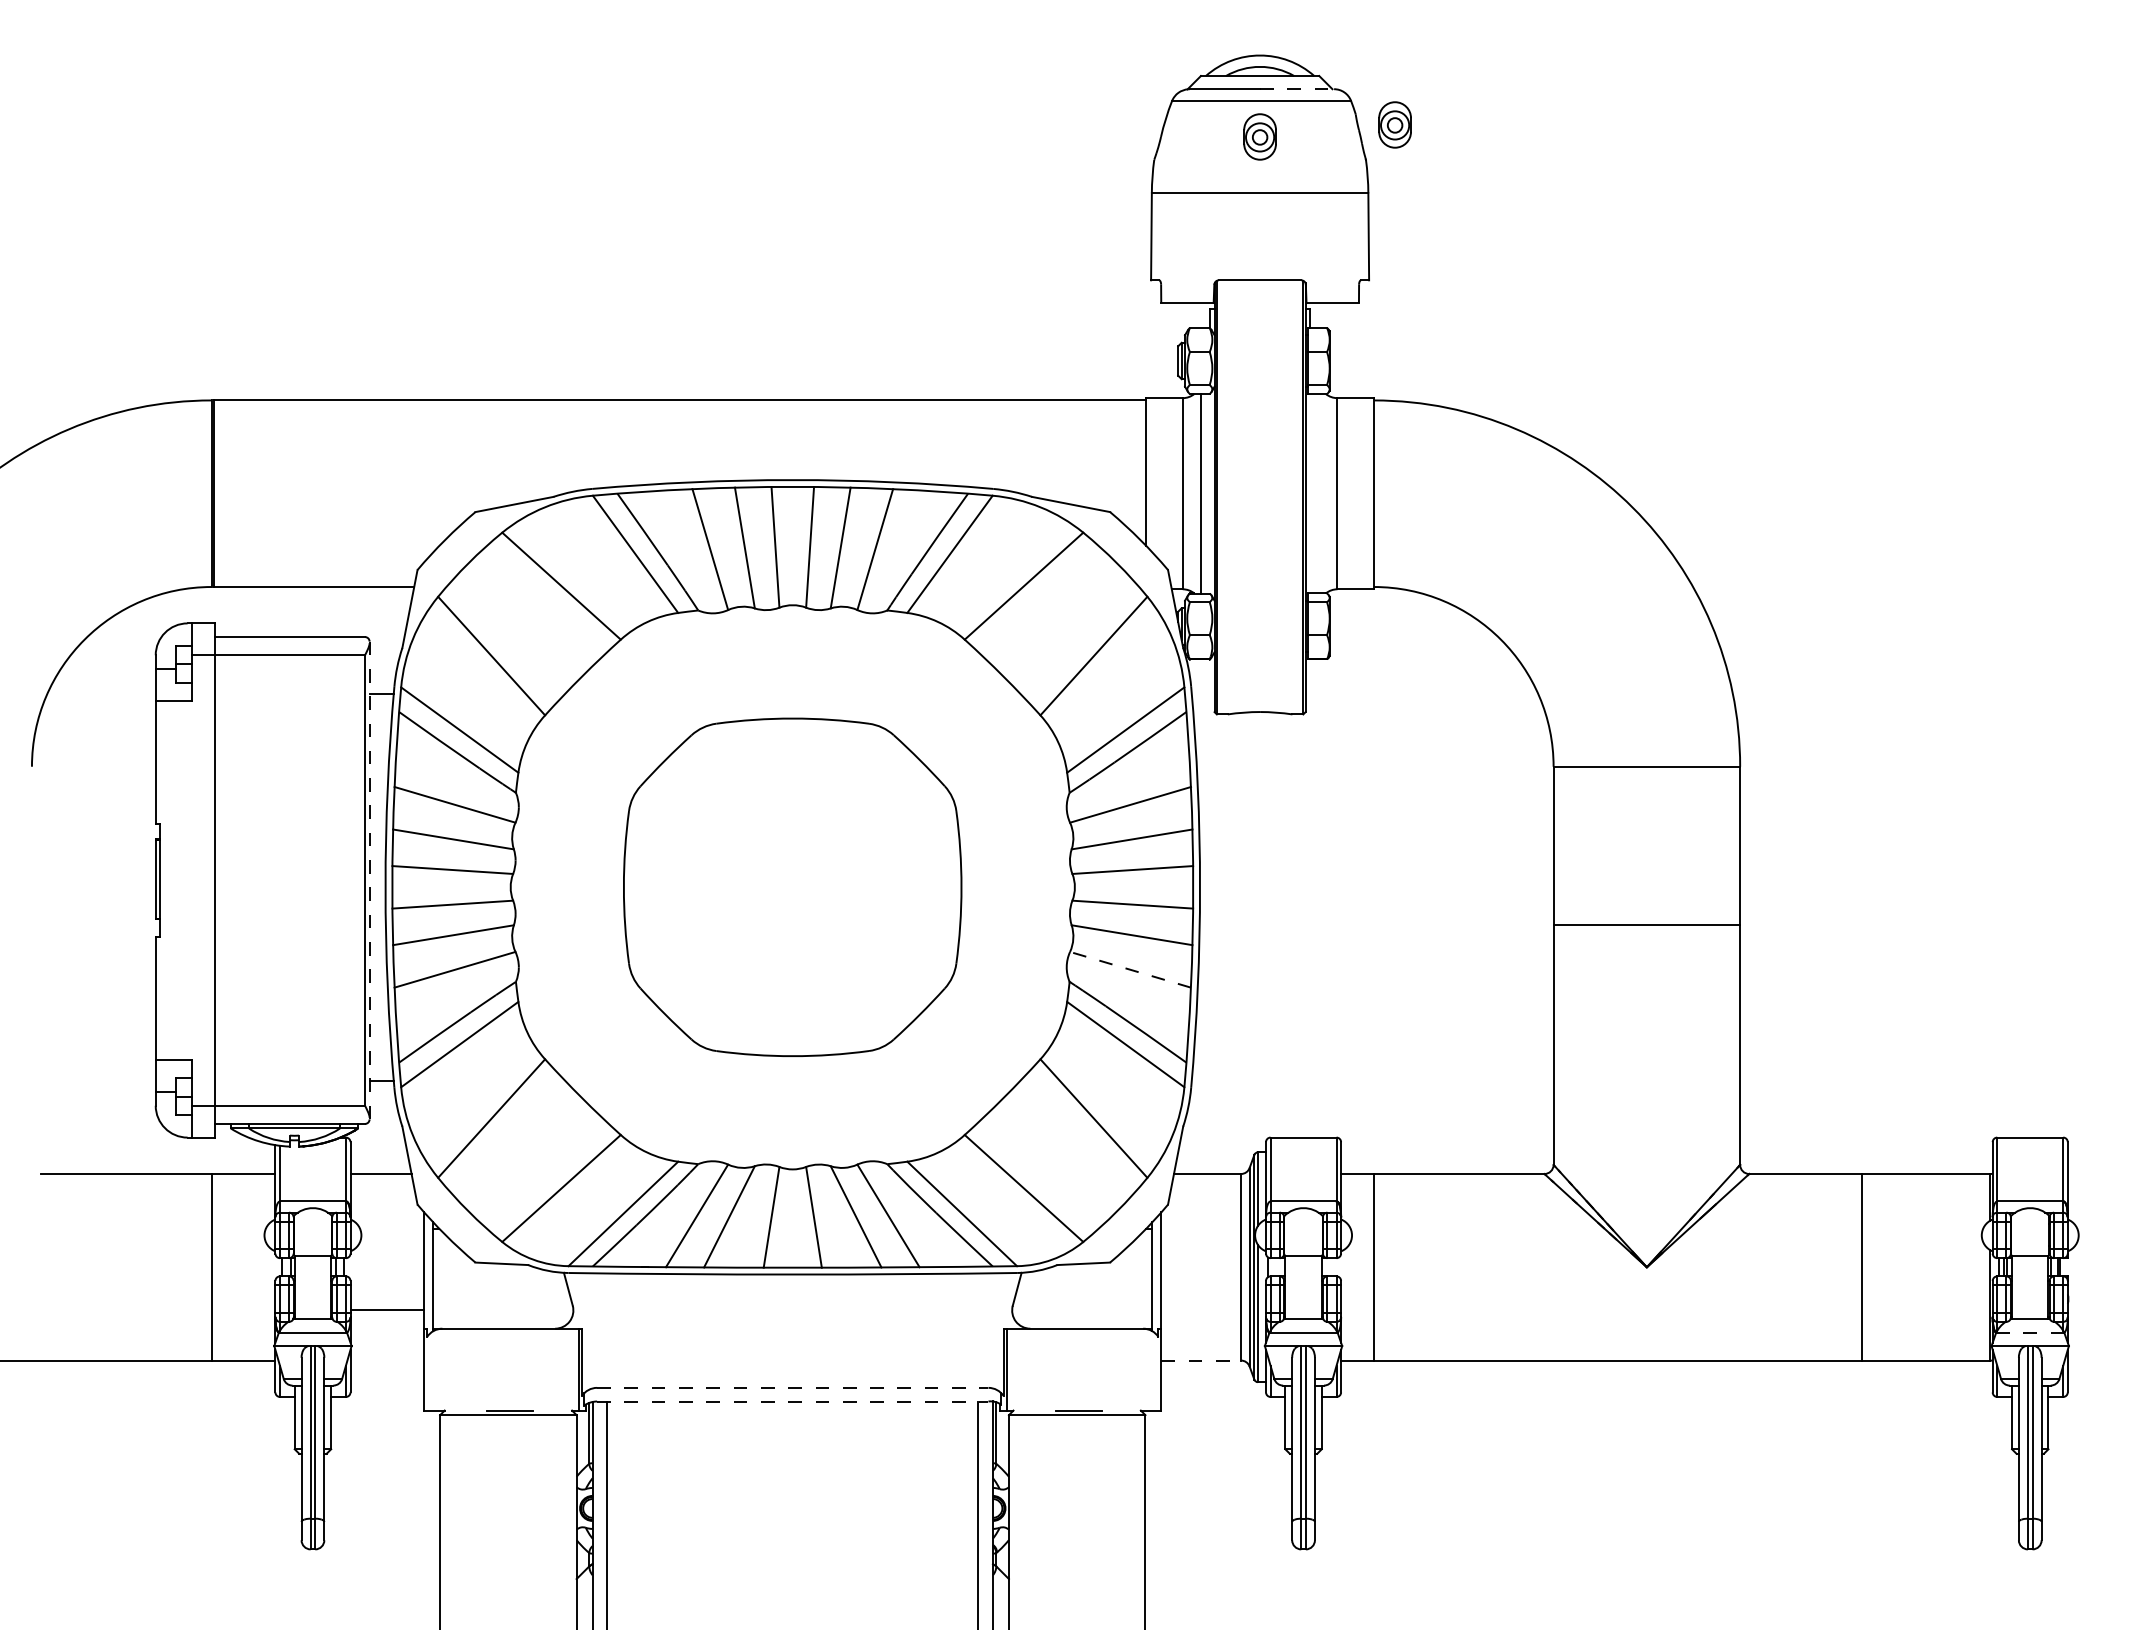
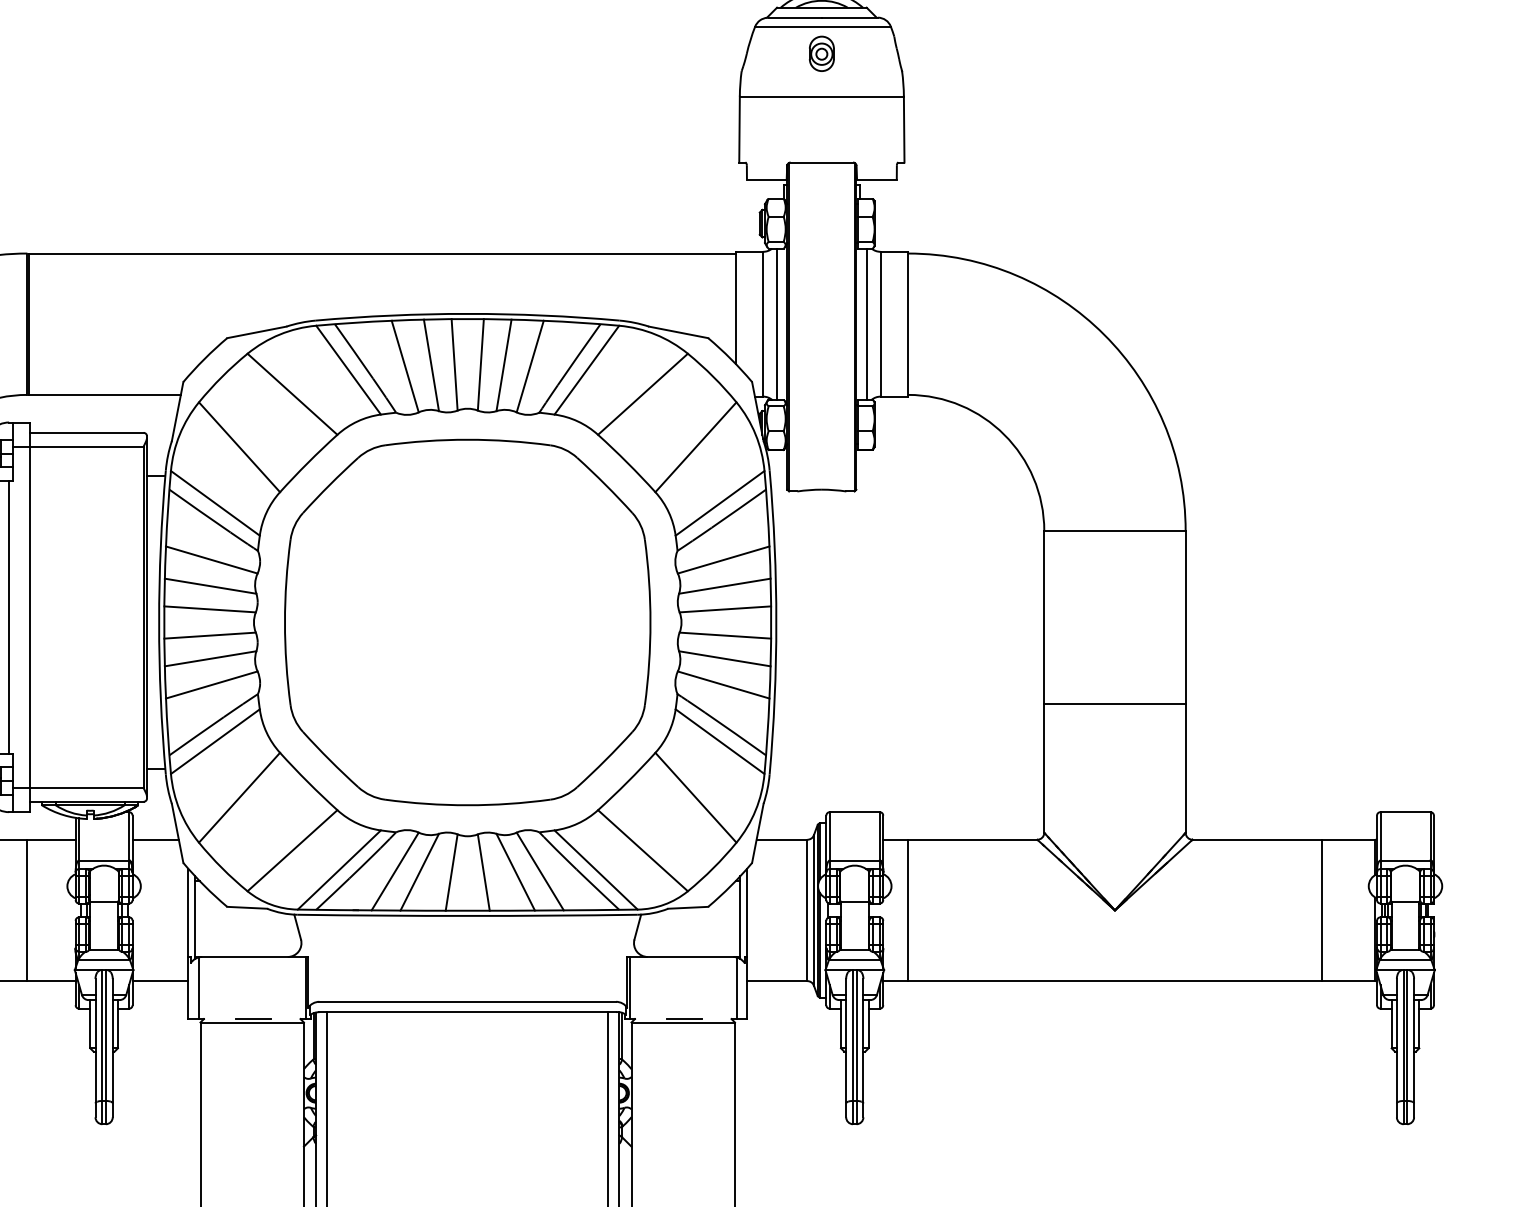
line: (1297, 89) -> (850, 17), dashed -> solid
part: (1394, 124) -> (923, 44), removed
line: (1319, 493) -> (866, 324), added
line: (187, 880) -> (9, 617), added
line: (369, 880) -> (146, 617), dashed -> solid
part: (792, 887) -> (467, 622), size x1.43
line: (1646, 925) -> (1114, 703), moved
line: (1130, 969) -> (723, 684), dashed -> solid
line: (1861, 1267) -> (1321, 910), moved
line: (387, 1309) -> (160, 981), moved
line: (2030, 1333) -> (1405, 960), dashed -> solid
line: (1201, 1360) -> (777, 981), dashed -> solid
line: (437, 1369) -> (198, 987), added
line: (1147, 1369) -> (736, 987), added
line: (792, 1387) -> (467, 1001), dashed -> solid
line: (792, 1401) -> (467, 1012), dashed -> solid

